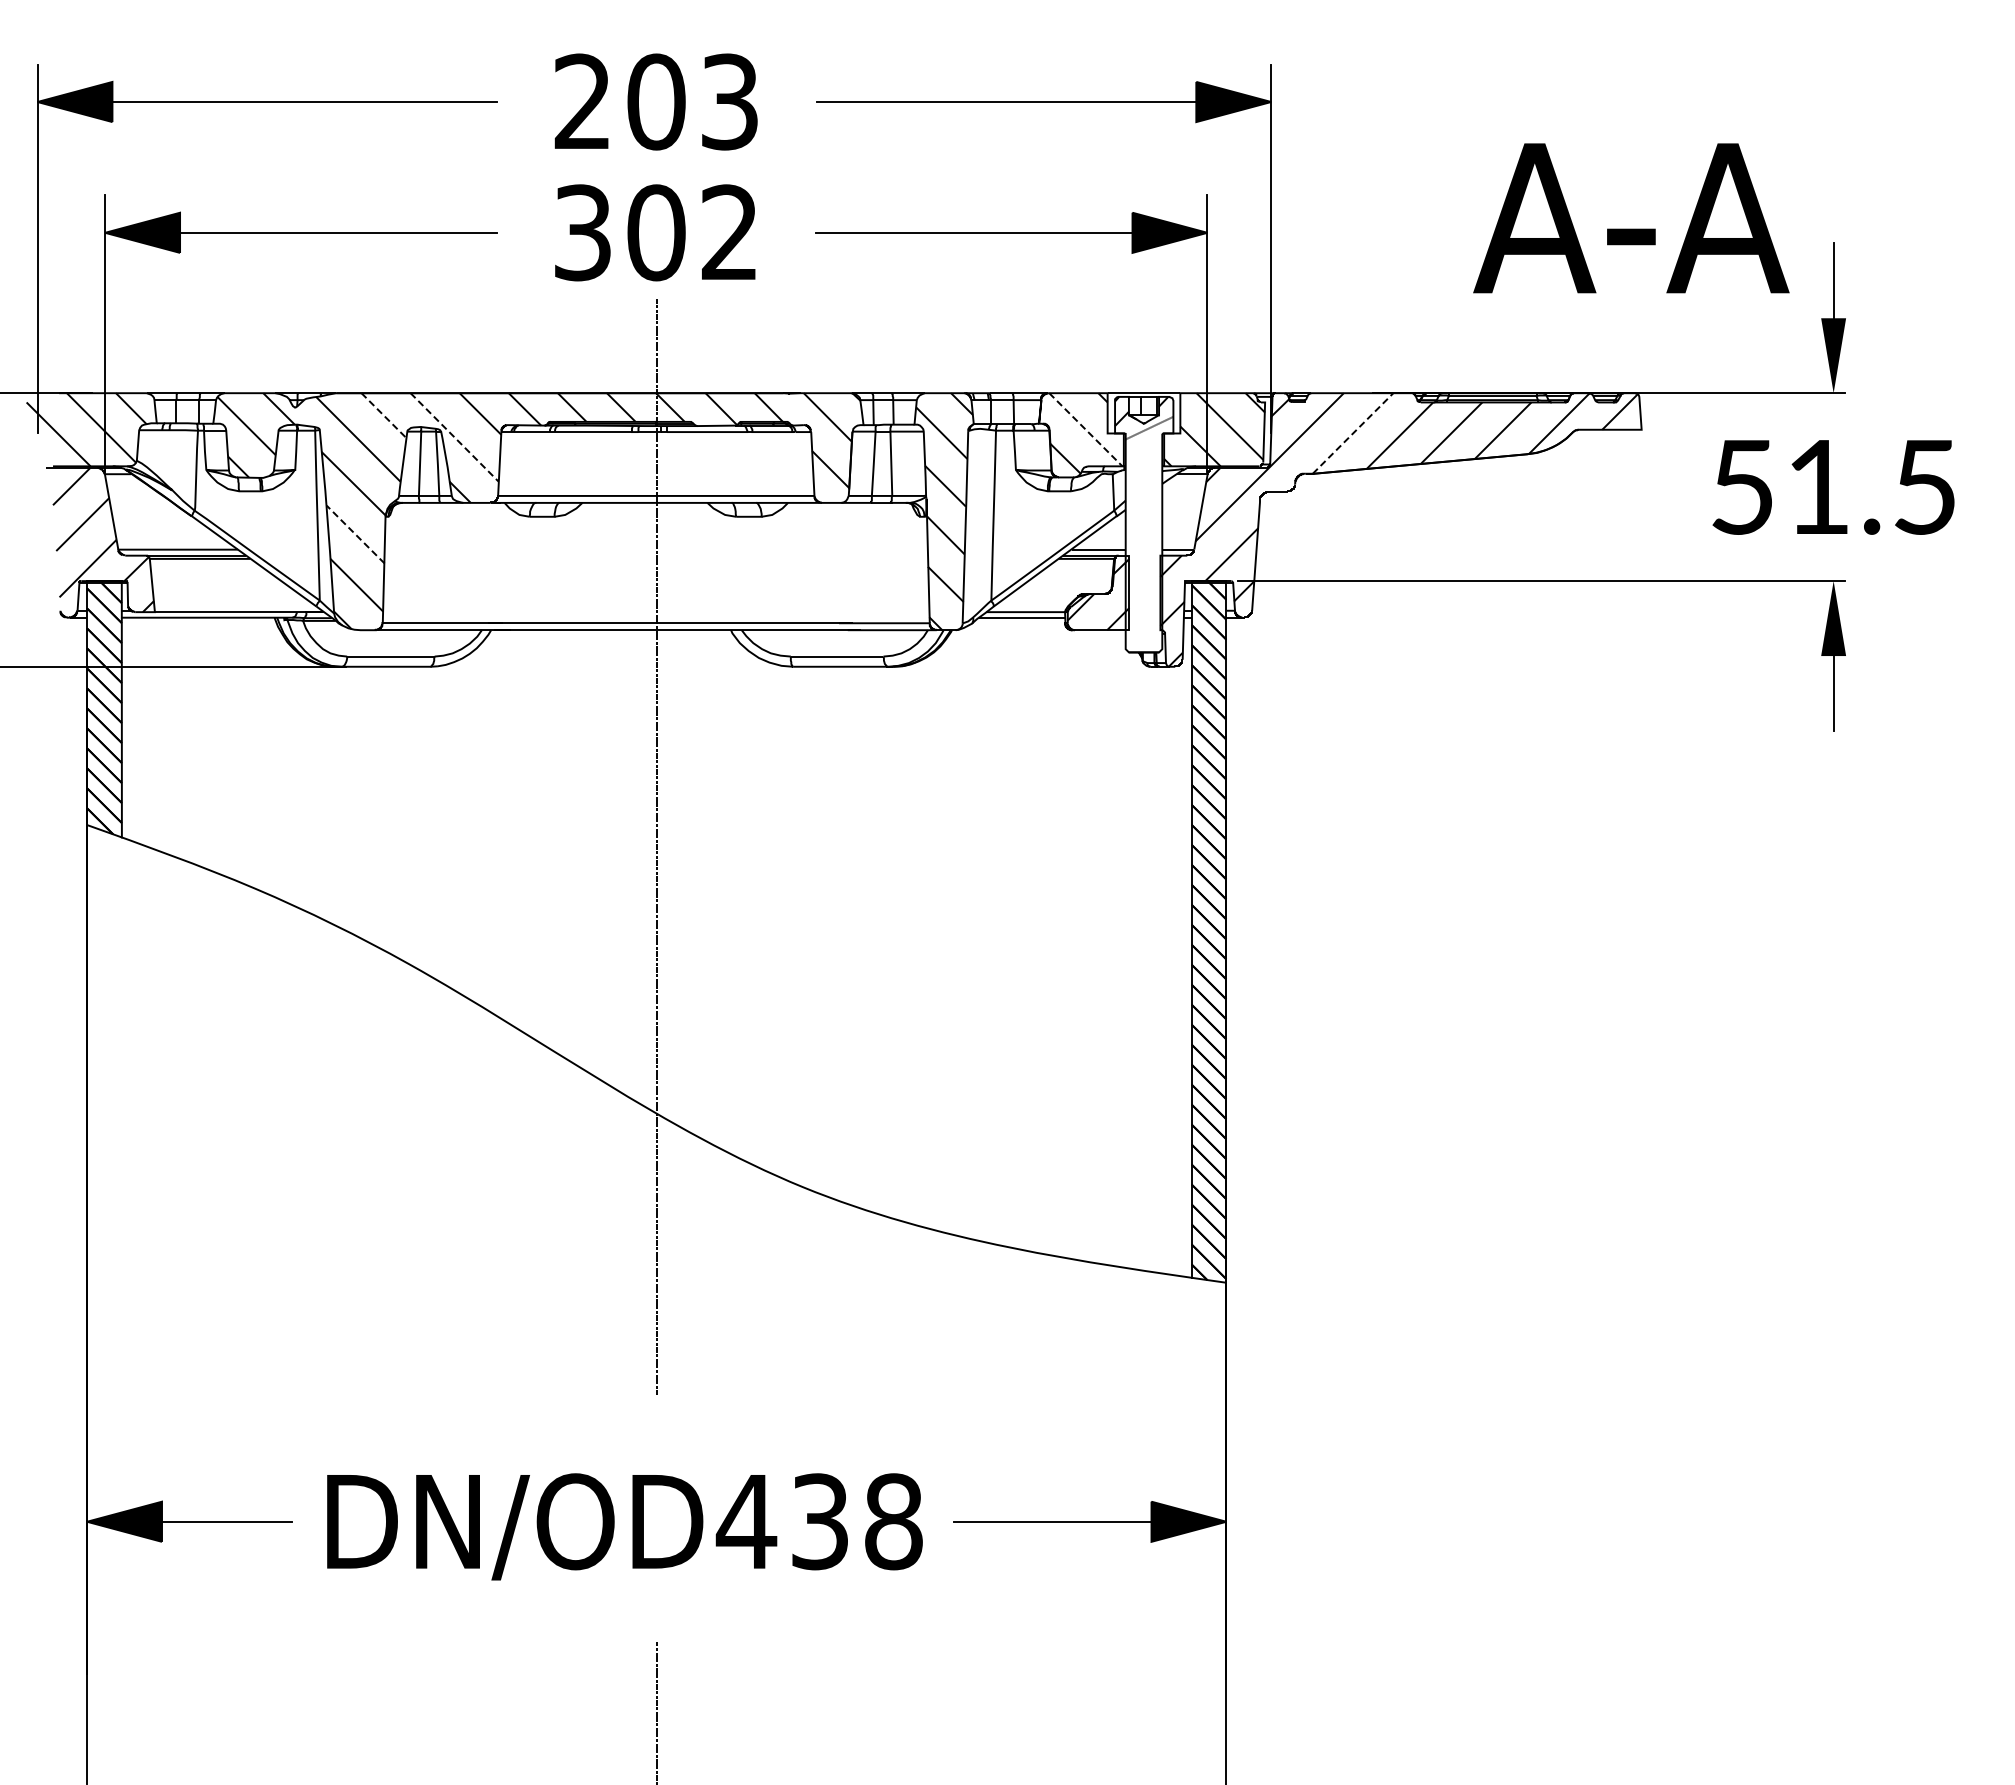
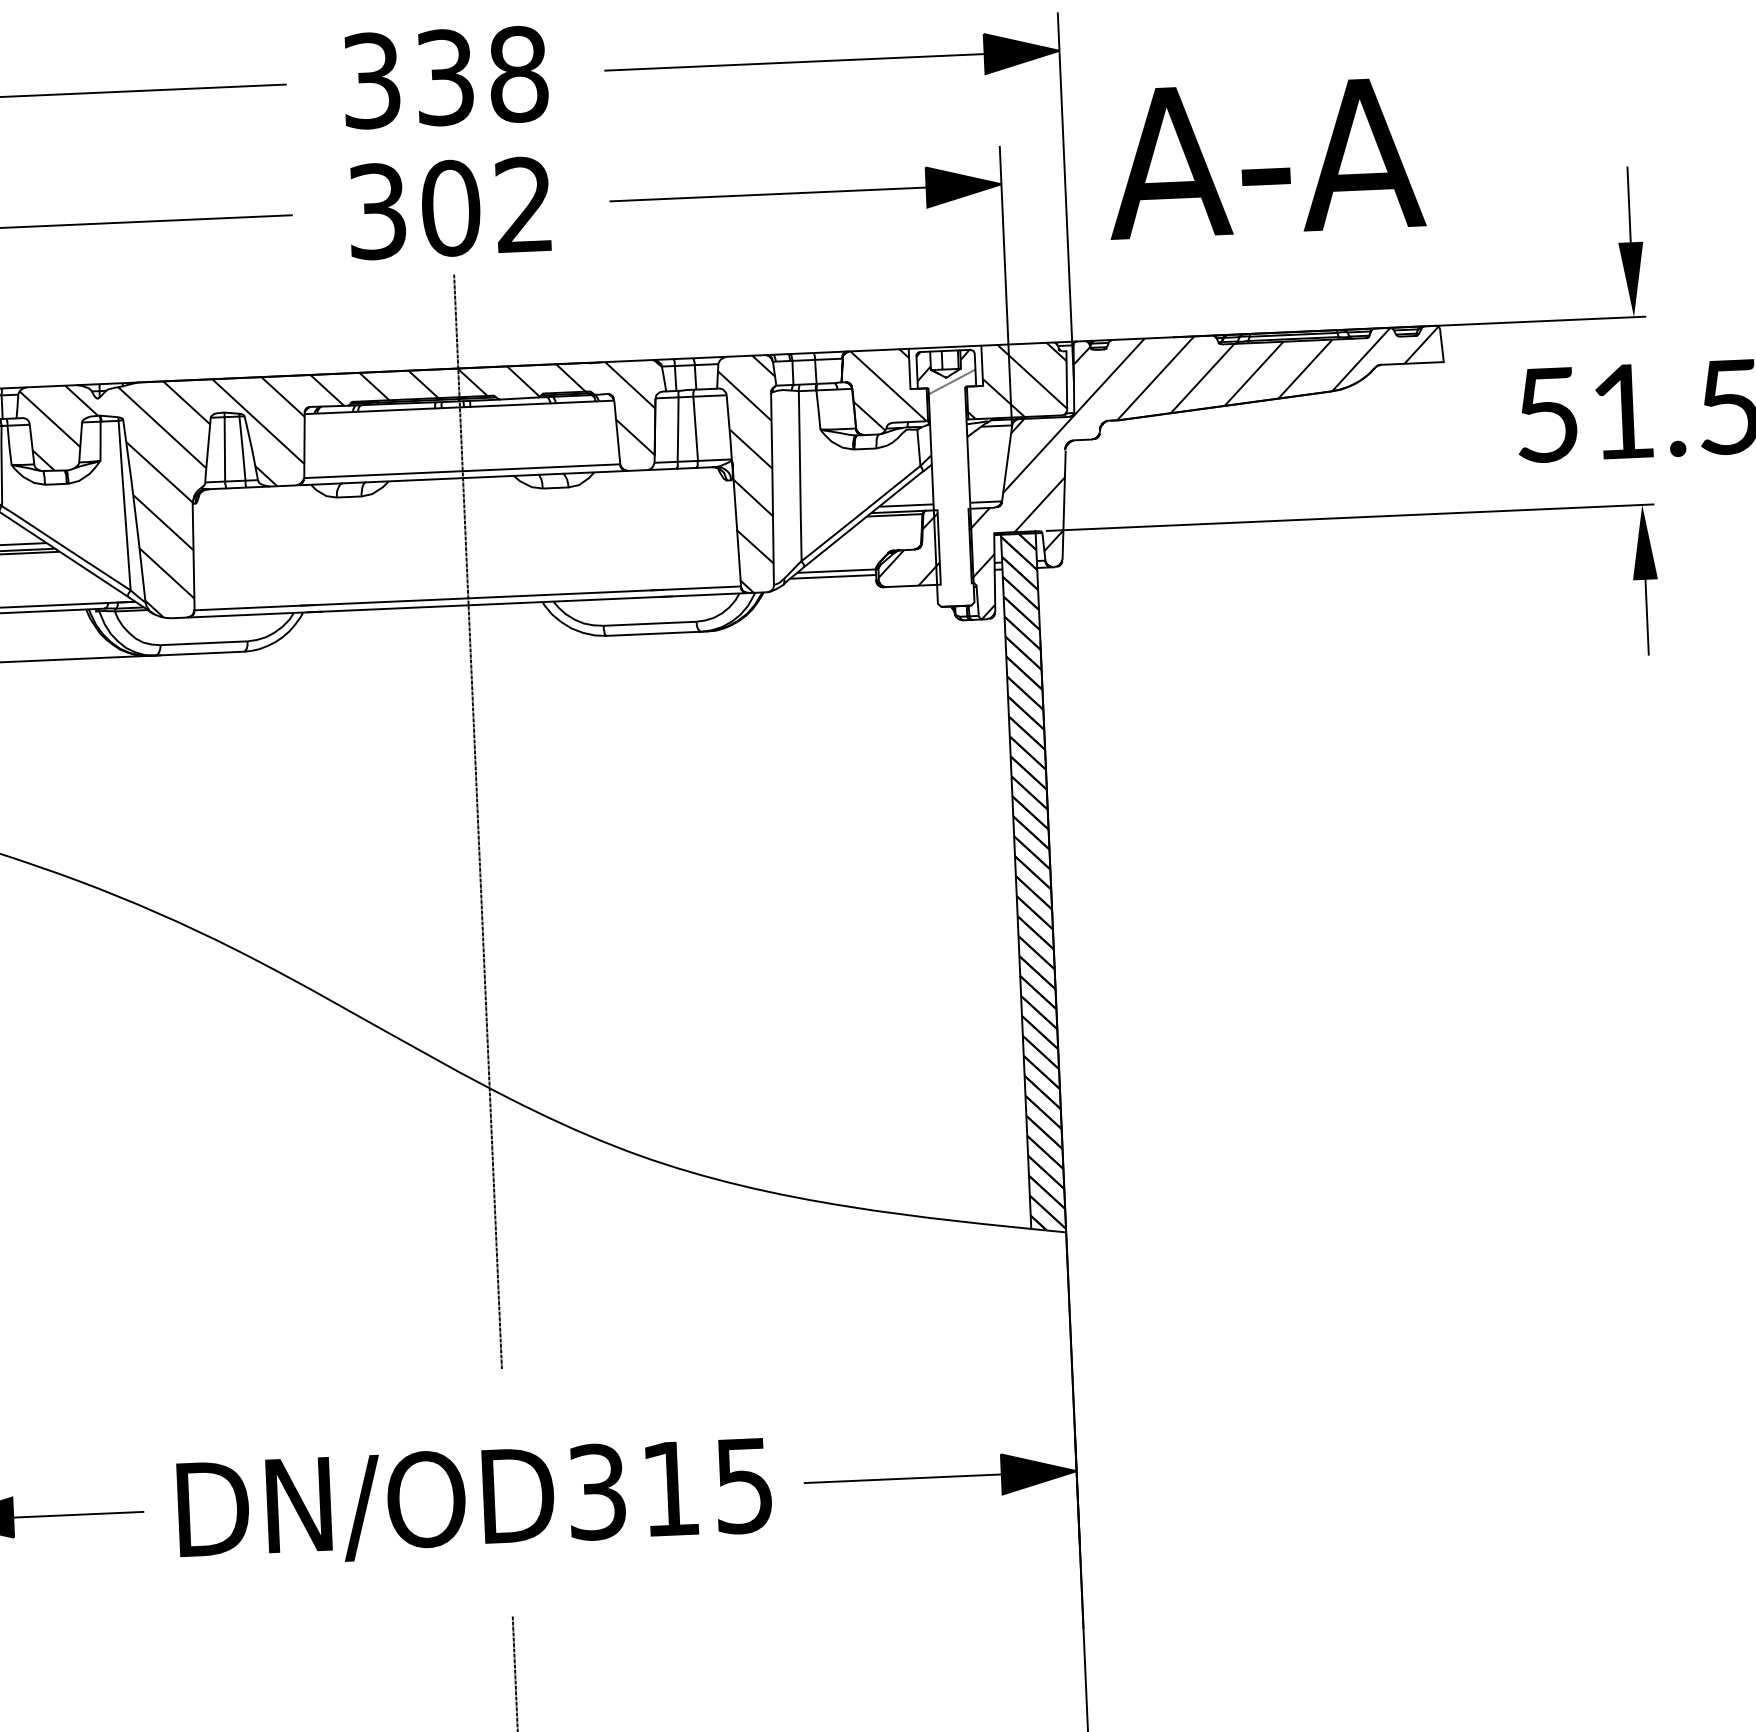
text: (656, 101) -> (445, 77), 203 -> 338
text: (1631, 218) -> (1265, 158), moved
line: (383, 415) -> (186, 402), dashed -> solid
line: (1085, 429) -> (888, 386), dashed -> solid
line: (1353, 433) -> (1156, 378), dashed -> solid
line: (454, 437) -> (258, 421), dashed -> solid
line: (355, 534) -> (163, 522), dashed -> solid
text: (818, 1521) -> (669, 1488), DN/OD438 -> DN/OD315

